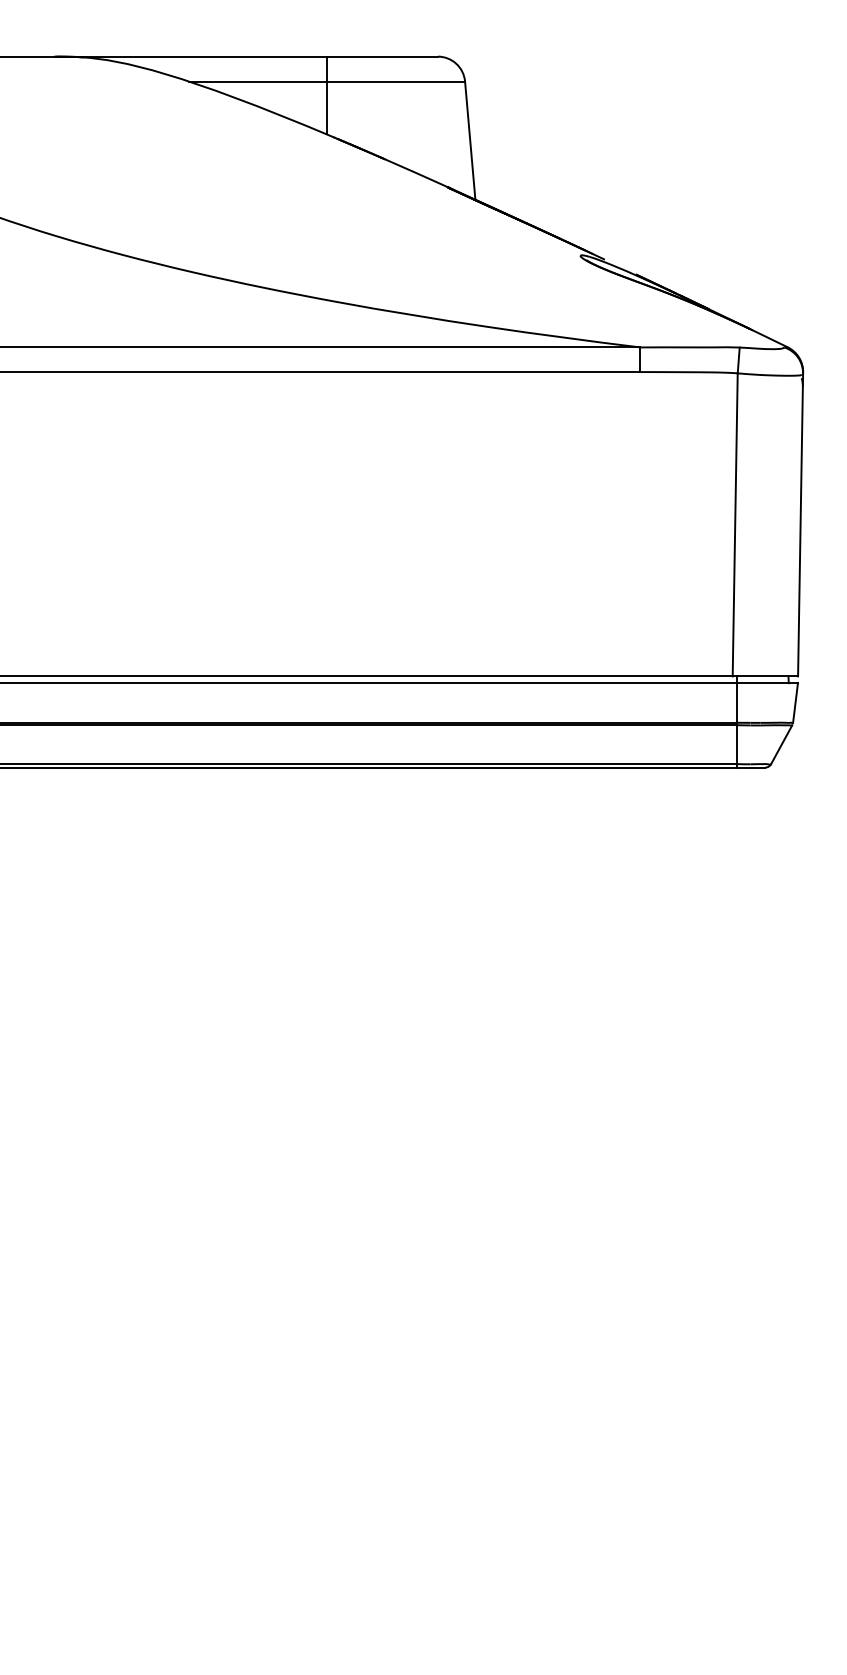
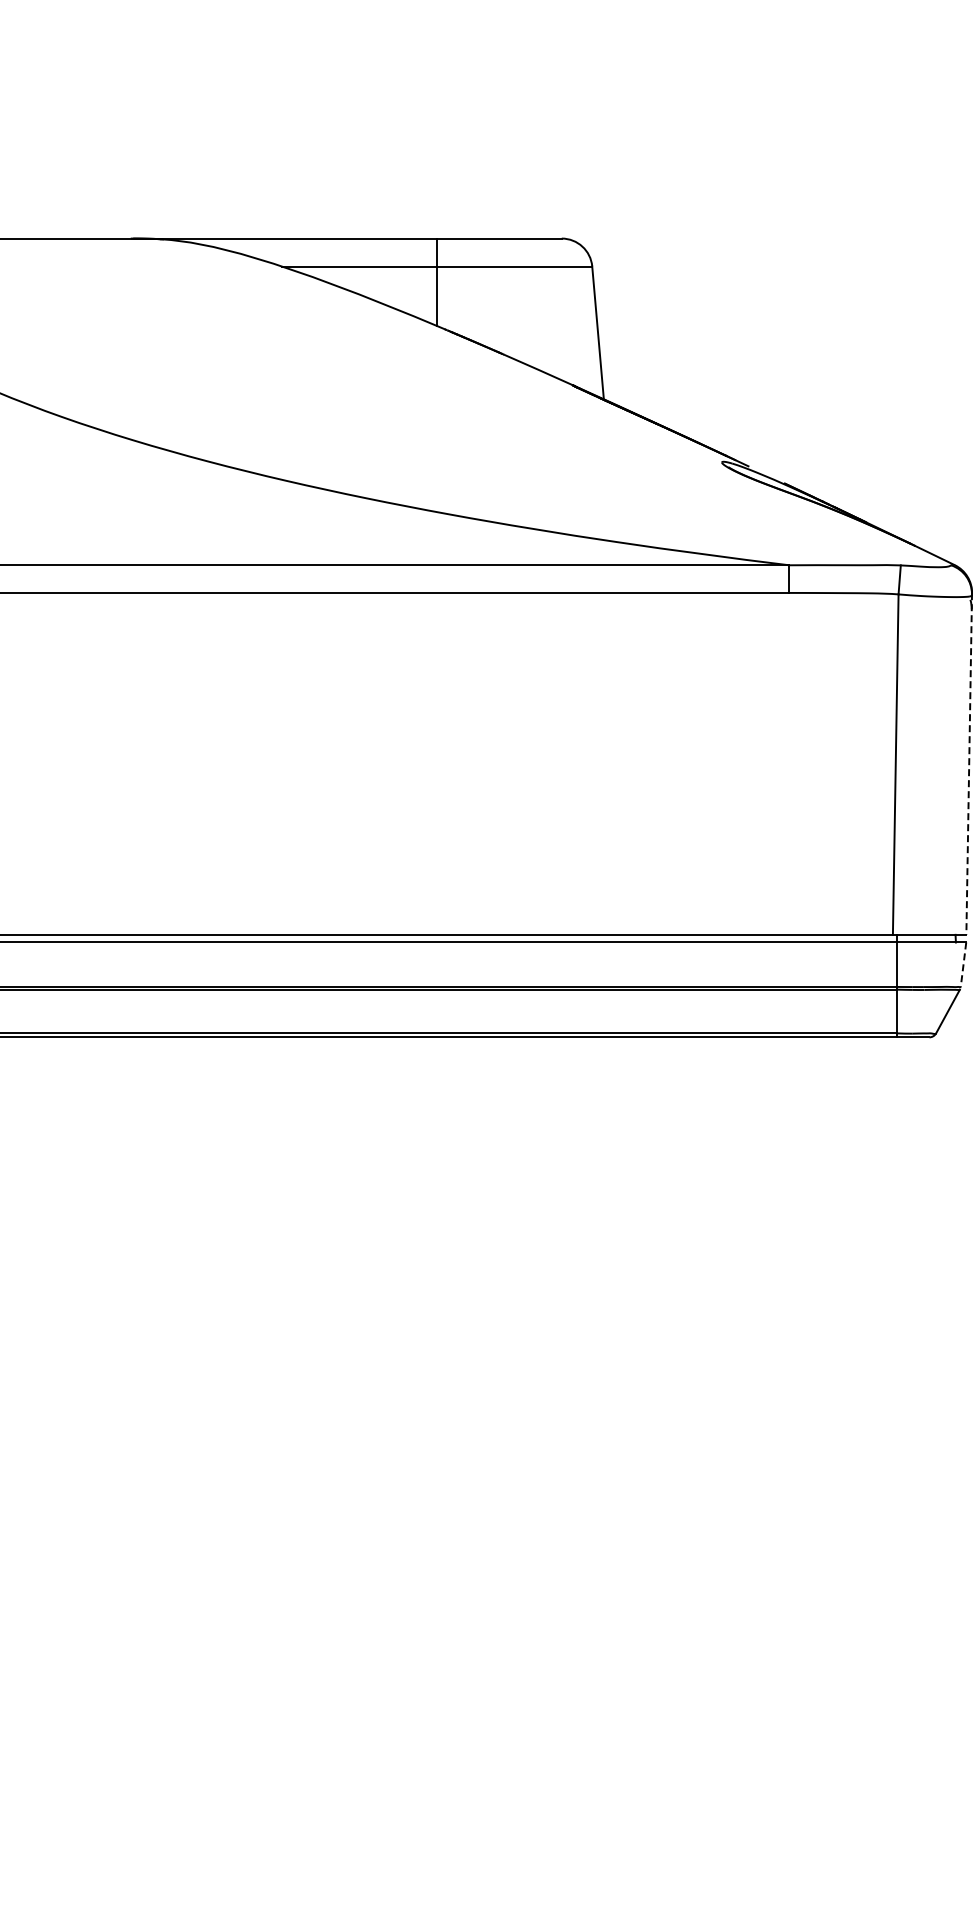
line: (800, 524) -> (969, 764), solid -> dashed
line: (795, 703) -> (963, 965), solid -> dashed

